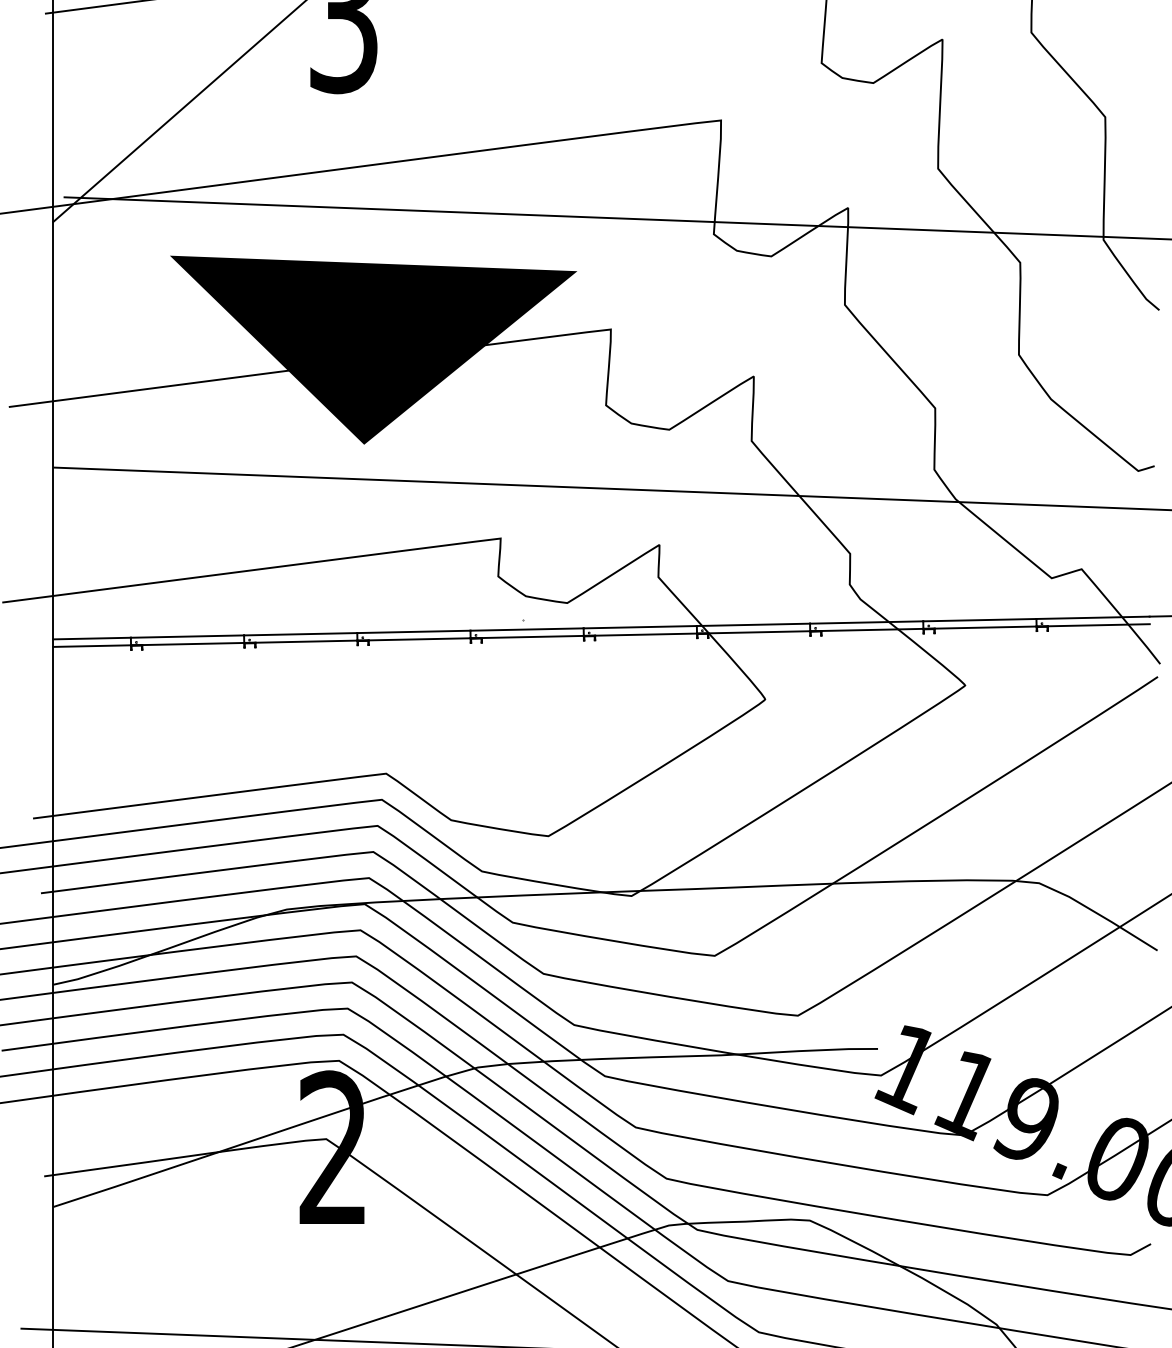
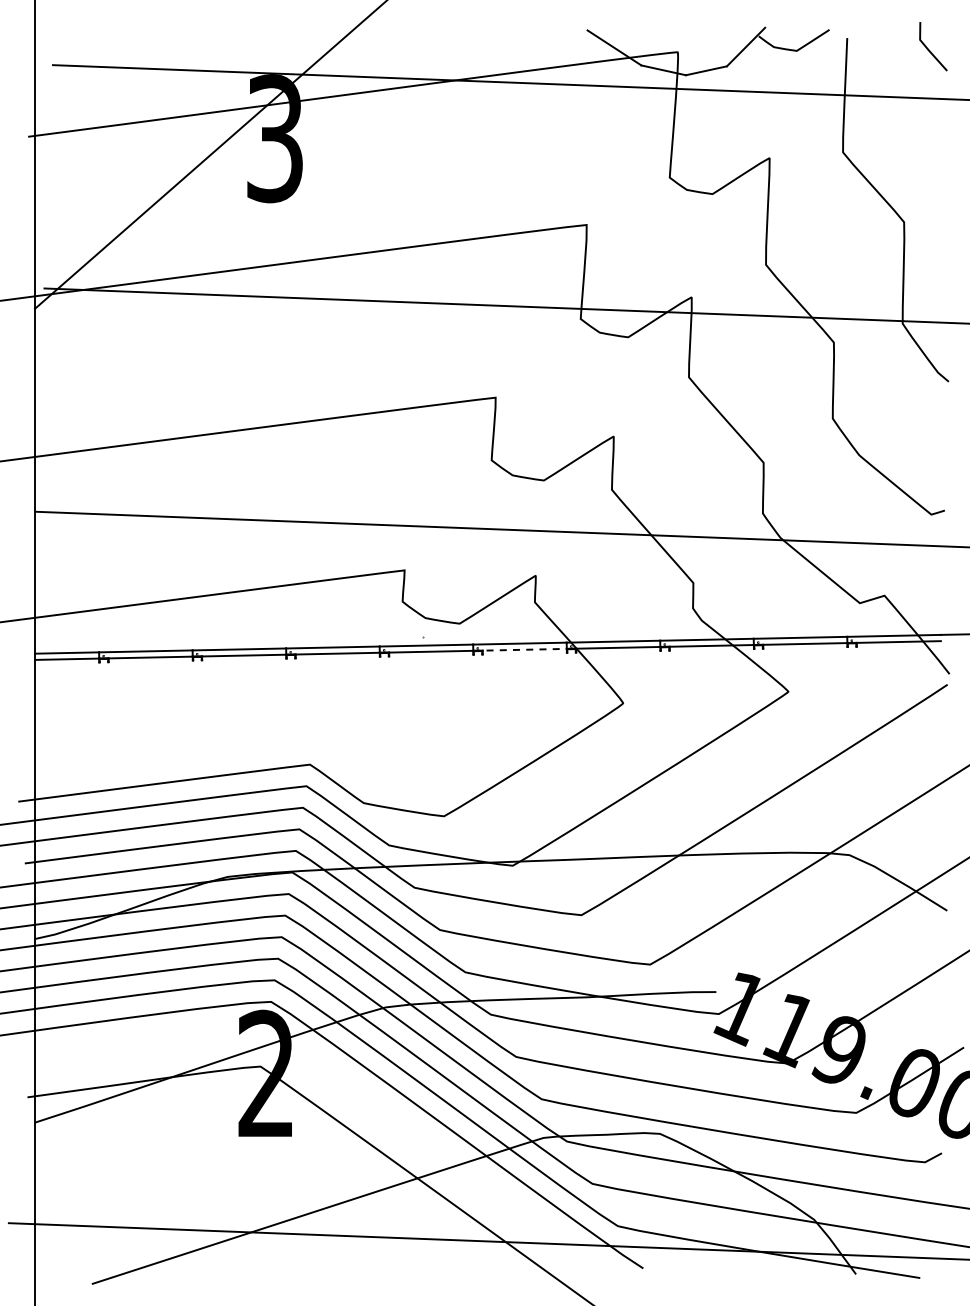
fill: (373, 349) -> (299, 414), removed
line: (640, 634) -> (520, 649), solid -> dashed

